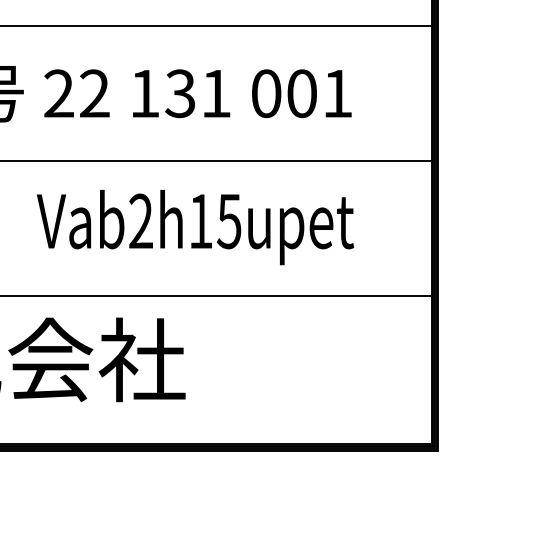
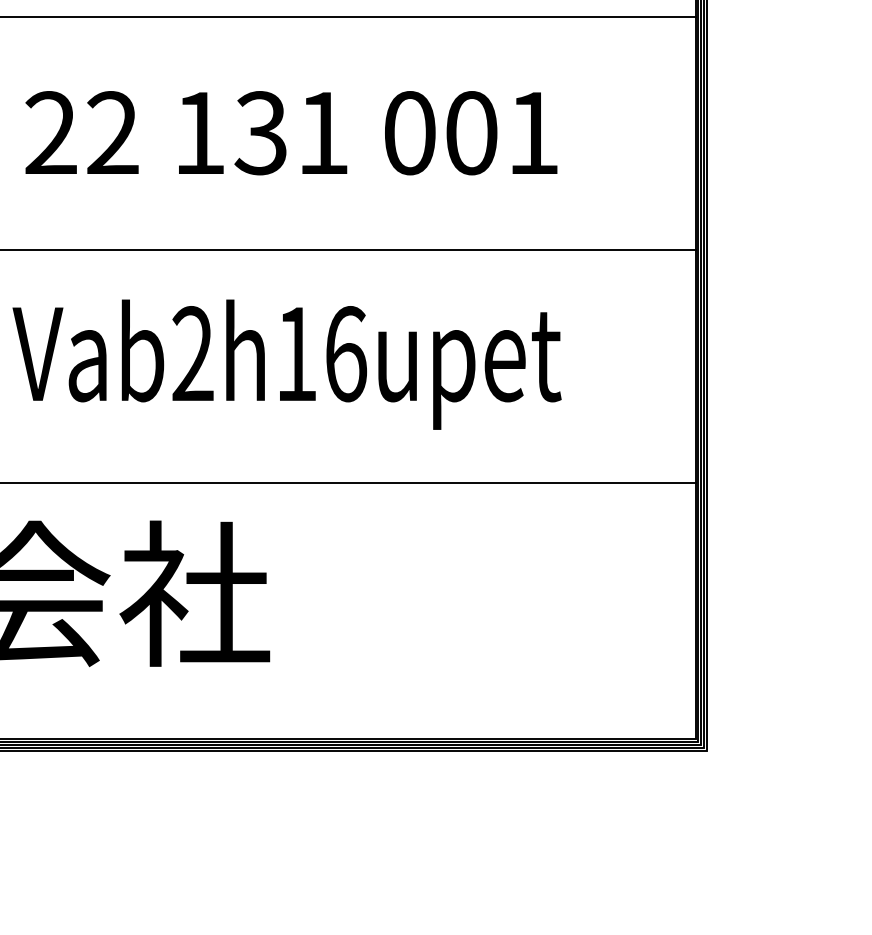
text: (229, 221) -> (345, 354), Vab2h15upet -> Vab2h16upet

